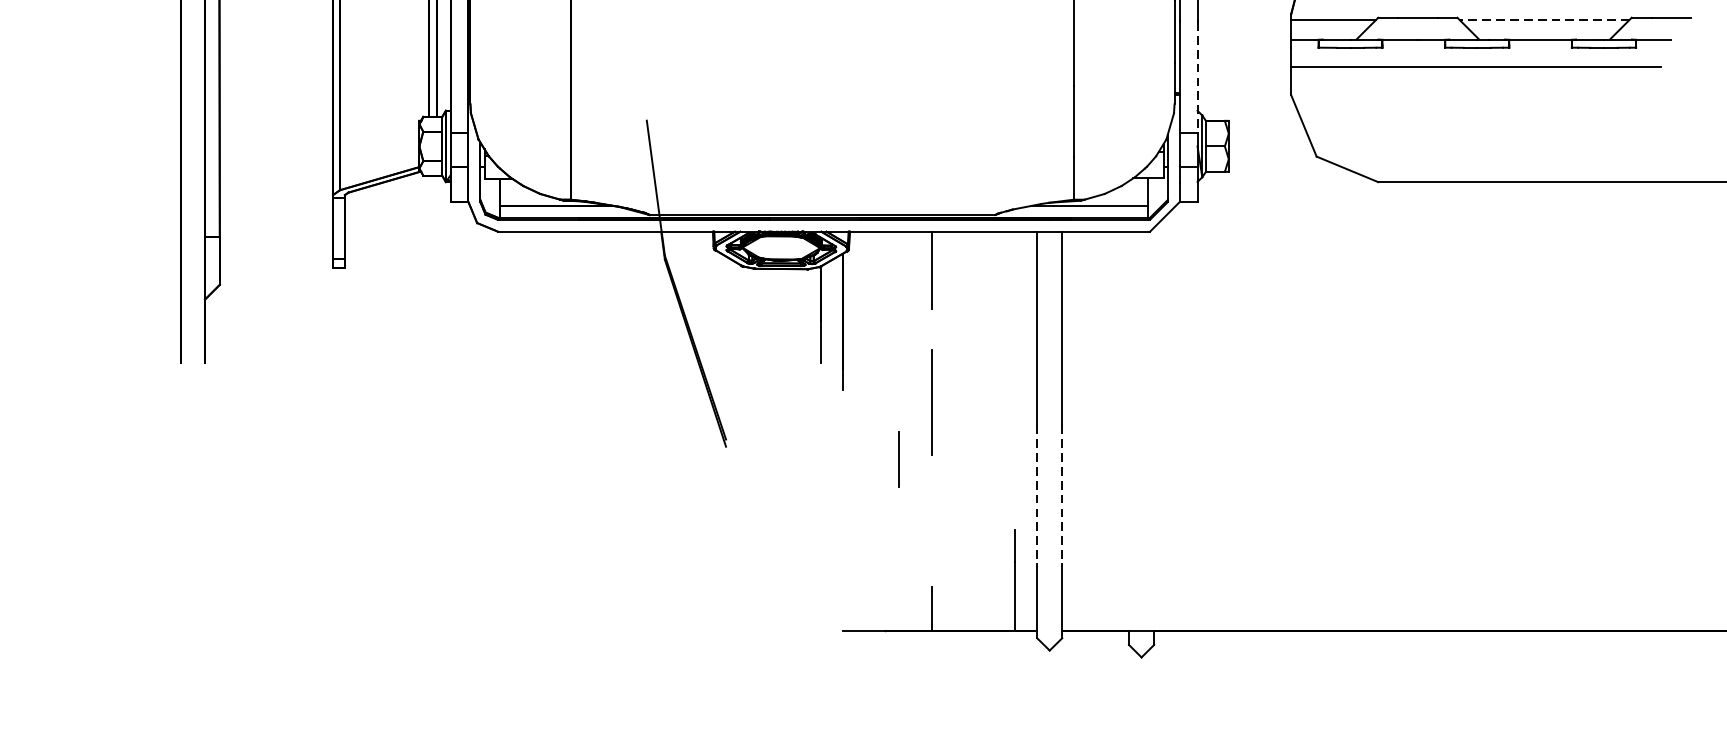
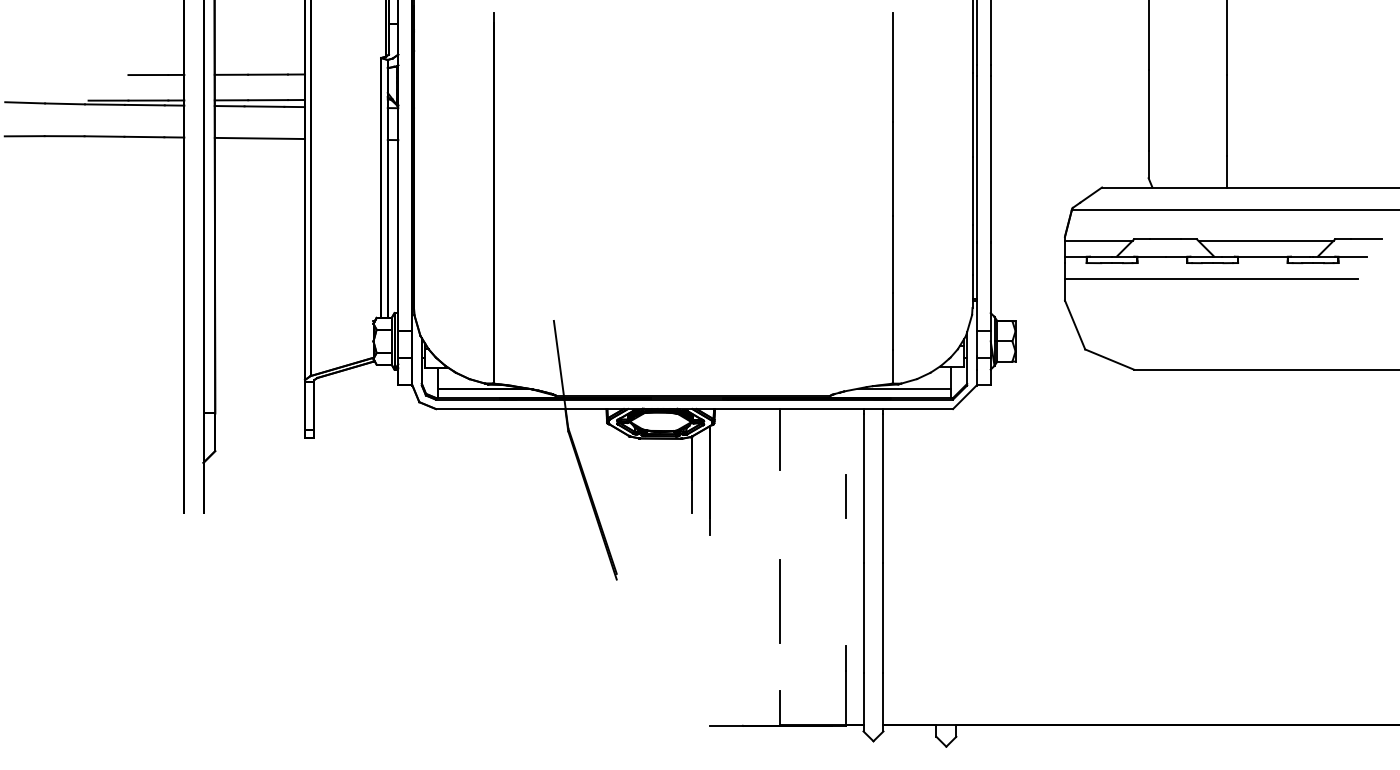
line: (1545, 19) -> (1266, 240), dashed -> solid
line: (1197, 78) -> (990, 287), dashed -> solid
line: (931, 402) -> (779, 601), moved
line: (898, 459) -> (845, 496), moved
line: (1037, 495) -> (863, 618), dashed -> solid
line: (1062, 495) -> (883, 618), dashed -> solid

